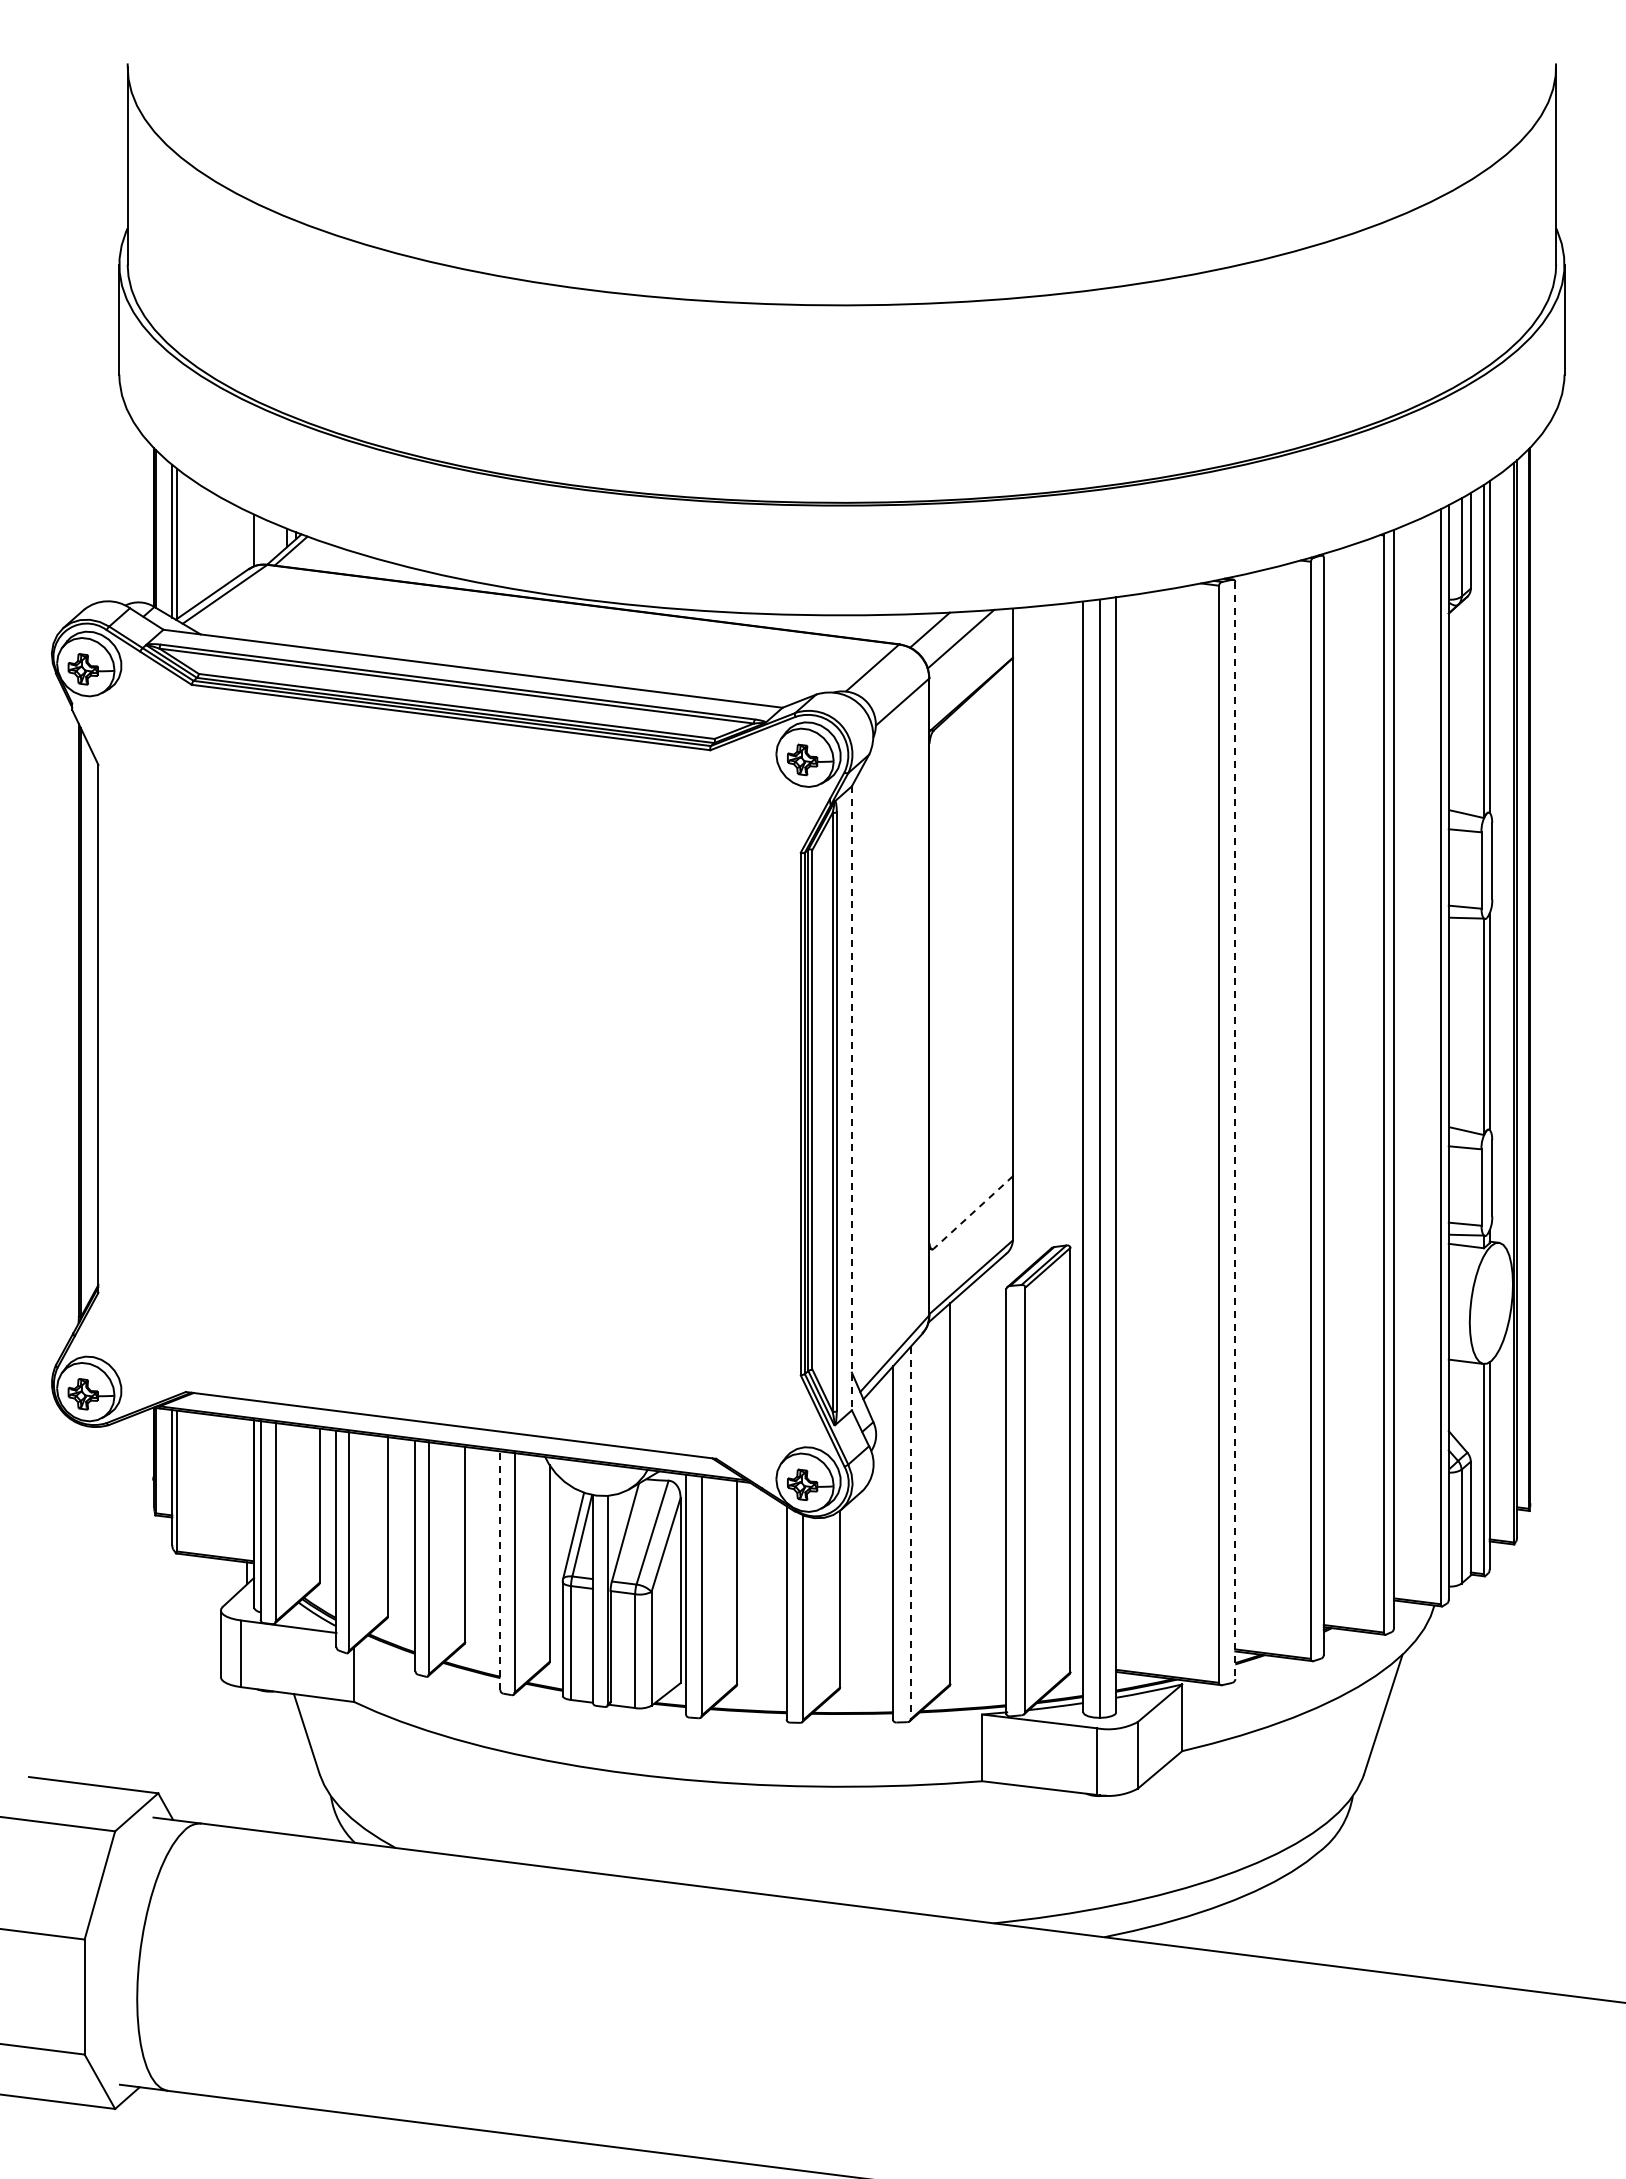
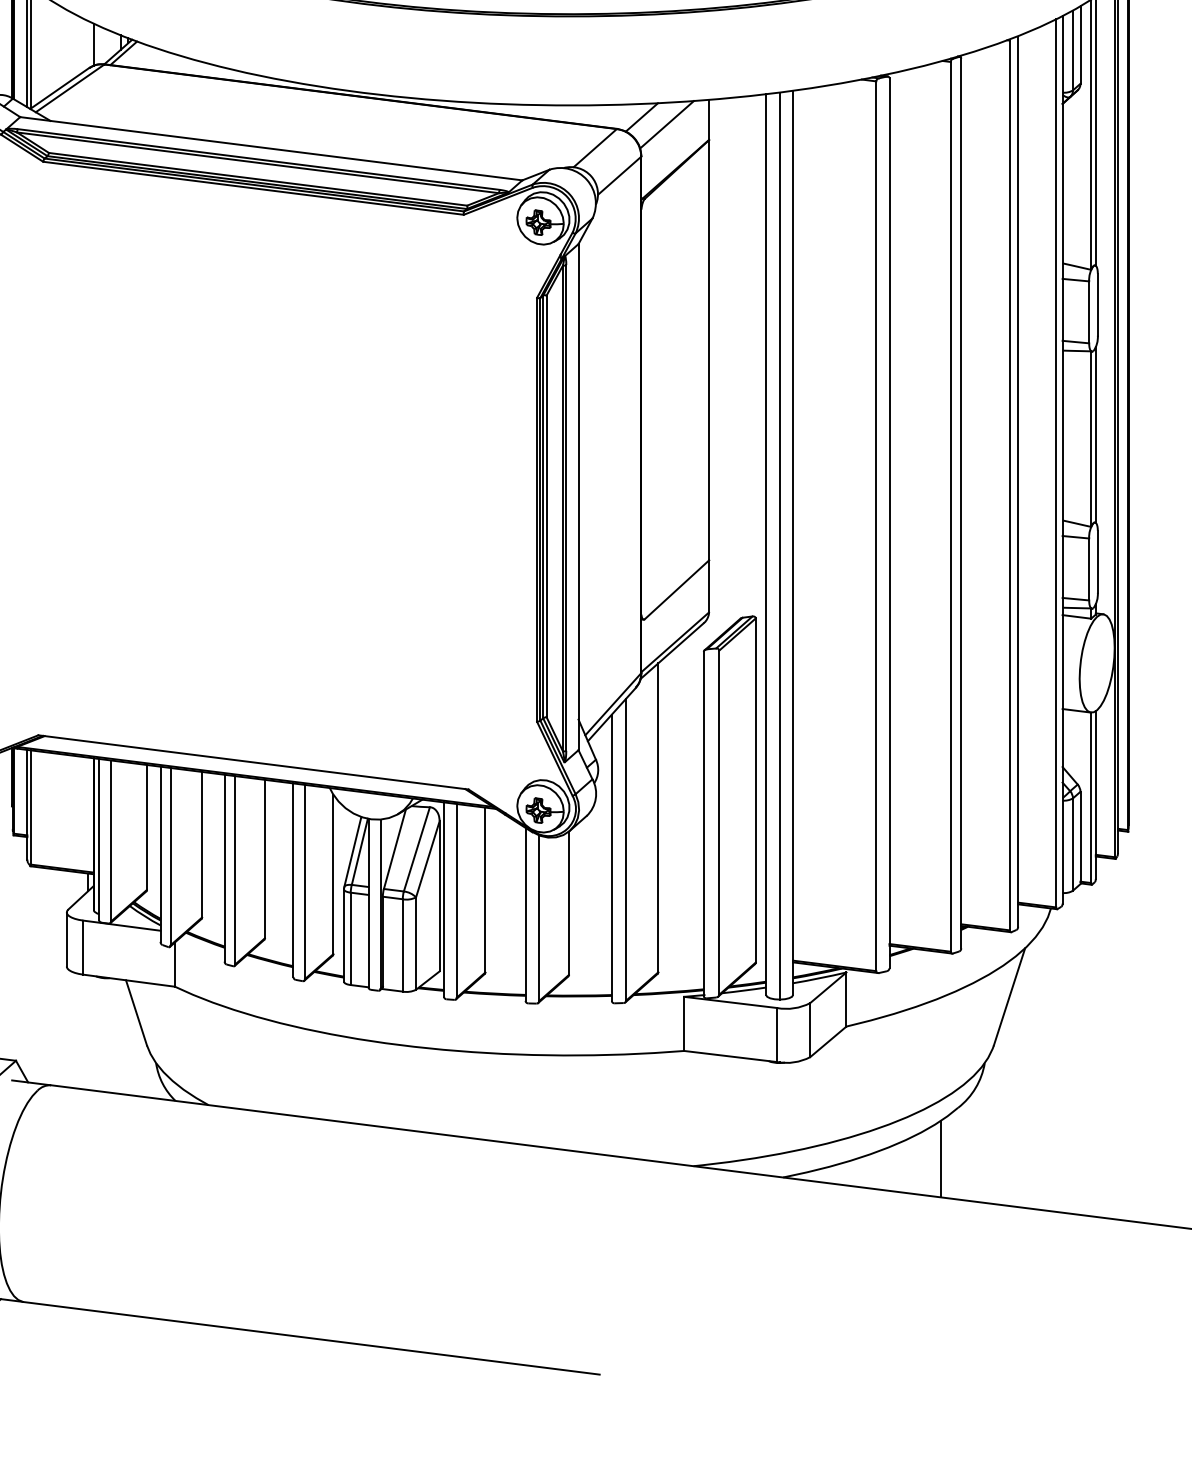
line: (851, 1098) -> (578, 497), dashed -> solid
line: (1235, 1130) -> (889, 523), dashed -> solid
line: (973, 1212) -> (677, 589), dashed -> solid
line: (910, 1533) -> (626, 850), dashed -> solid
line: (500, 1570) -> (293, 880), dashed -> solid
line: (1298, 1914) -> (940, 1159), added

